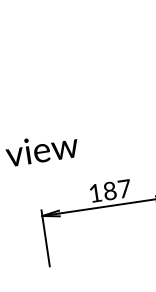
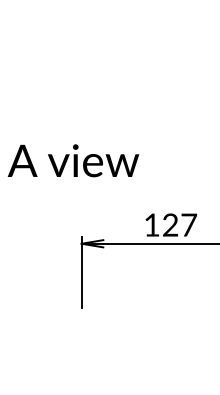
text: (110, 191) -> (170, 225), 187 -> 127

